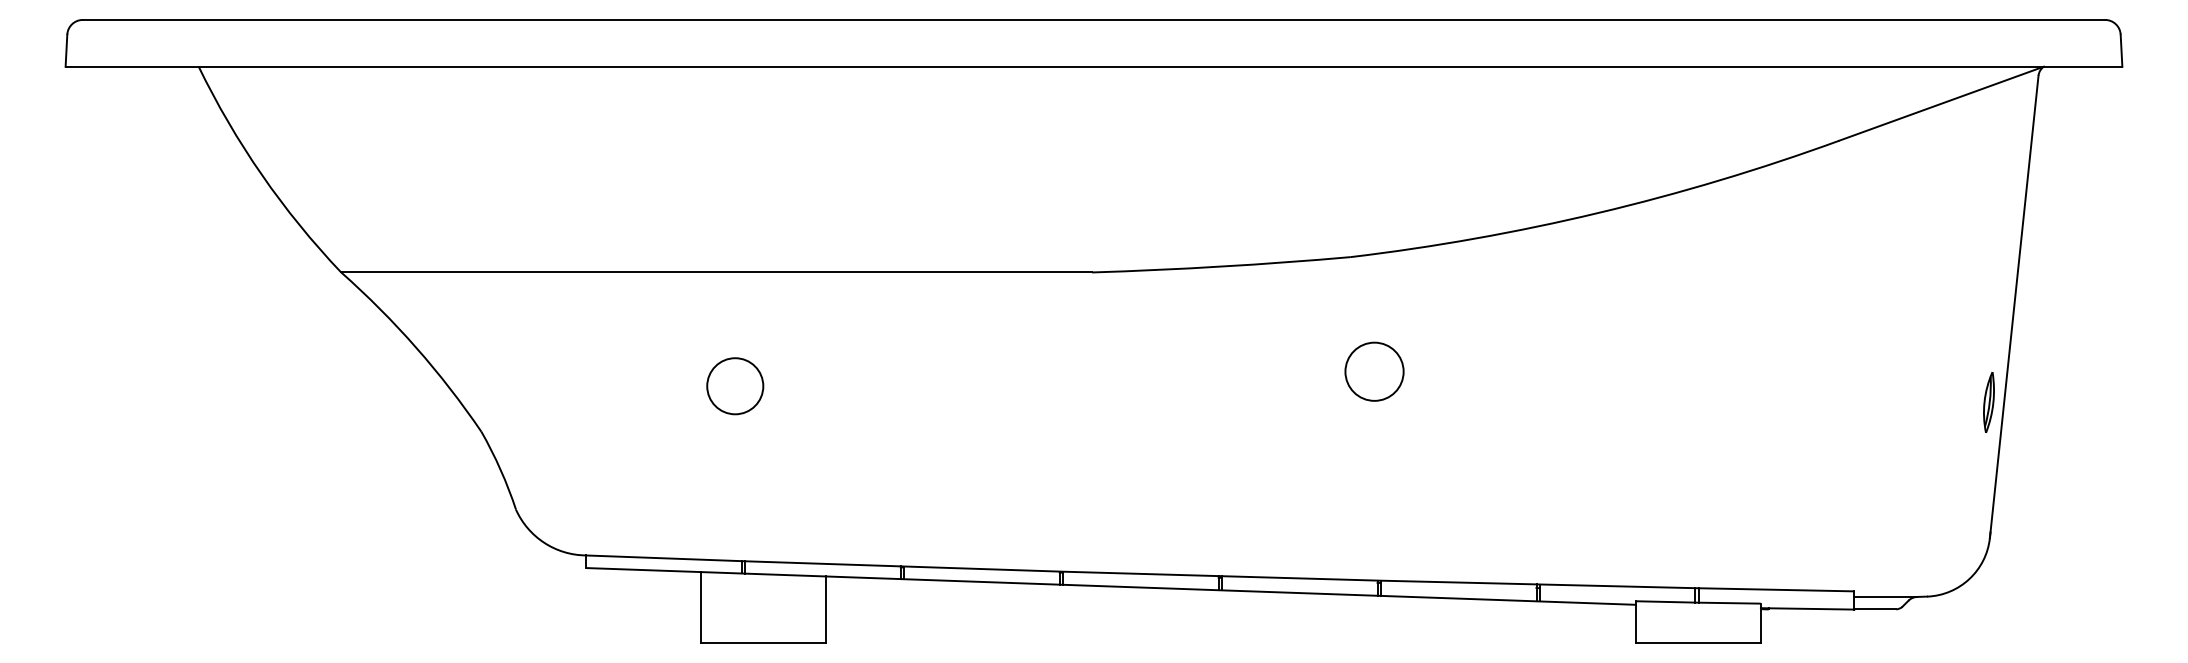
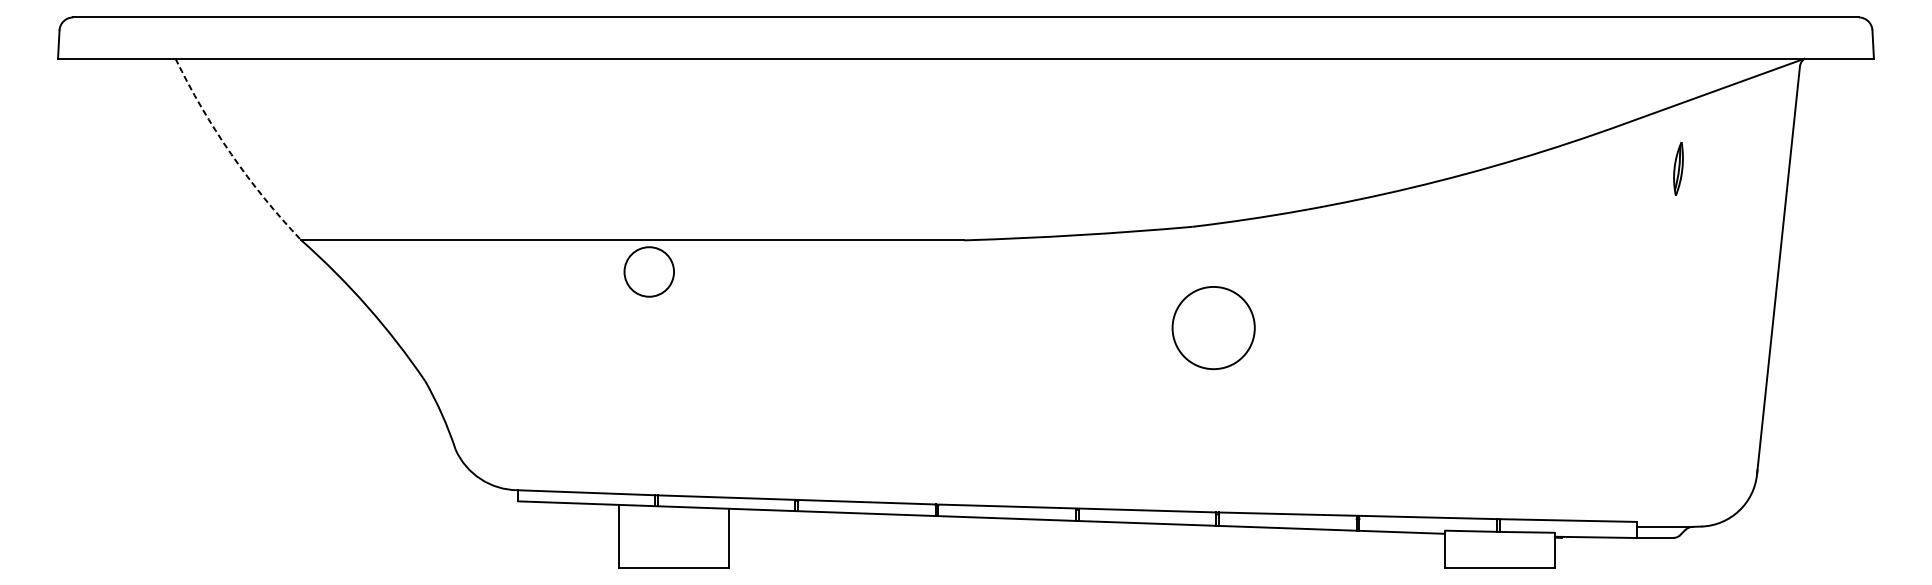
arc: (262, 175) -> (231, 154), solid -> dashed
circle: (1374, 371) -> (1213, 327), size x1.6
circle: (735, 386) -> (649, 272), moved
part: (1988, 402) -> (1678, 168), moved

